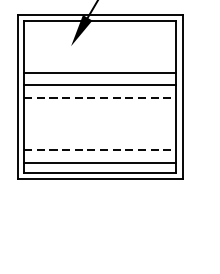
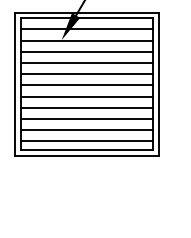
line: (99, 33) -> (86, 29), added
line: (99, 46) -> (86, 40), added
line: (99, 59) -> (86, 51), added
line: (100, 98) -> (87, 85), dashed -> solid
line: (99, 111) -> (86, 96), added
line: (99, 123) -> (86, 107), added
line: (99, 136) -> (86, 118), added
line: (100, 150) -> (87, 130), dashed -> solid

